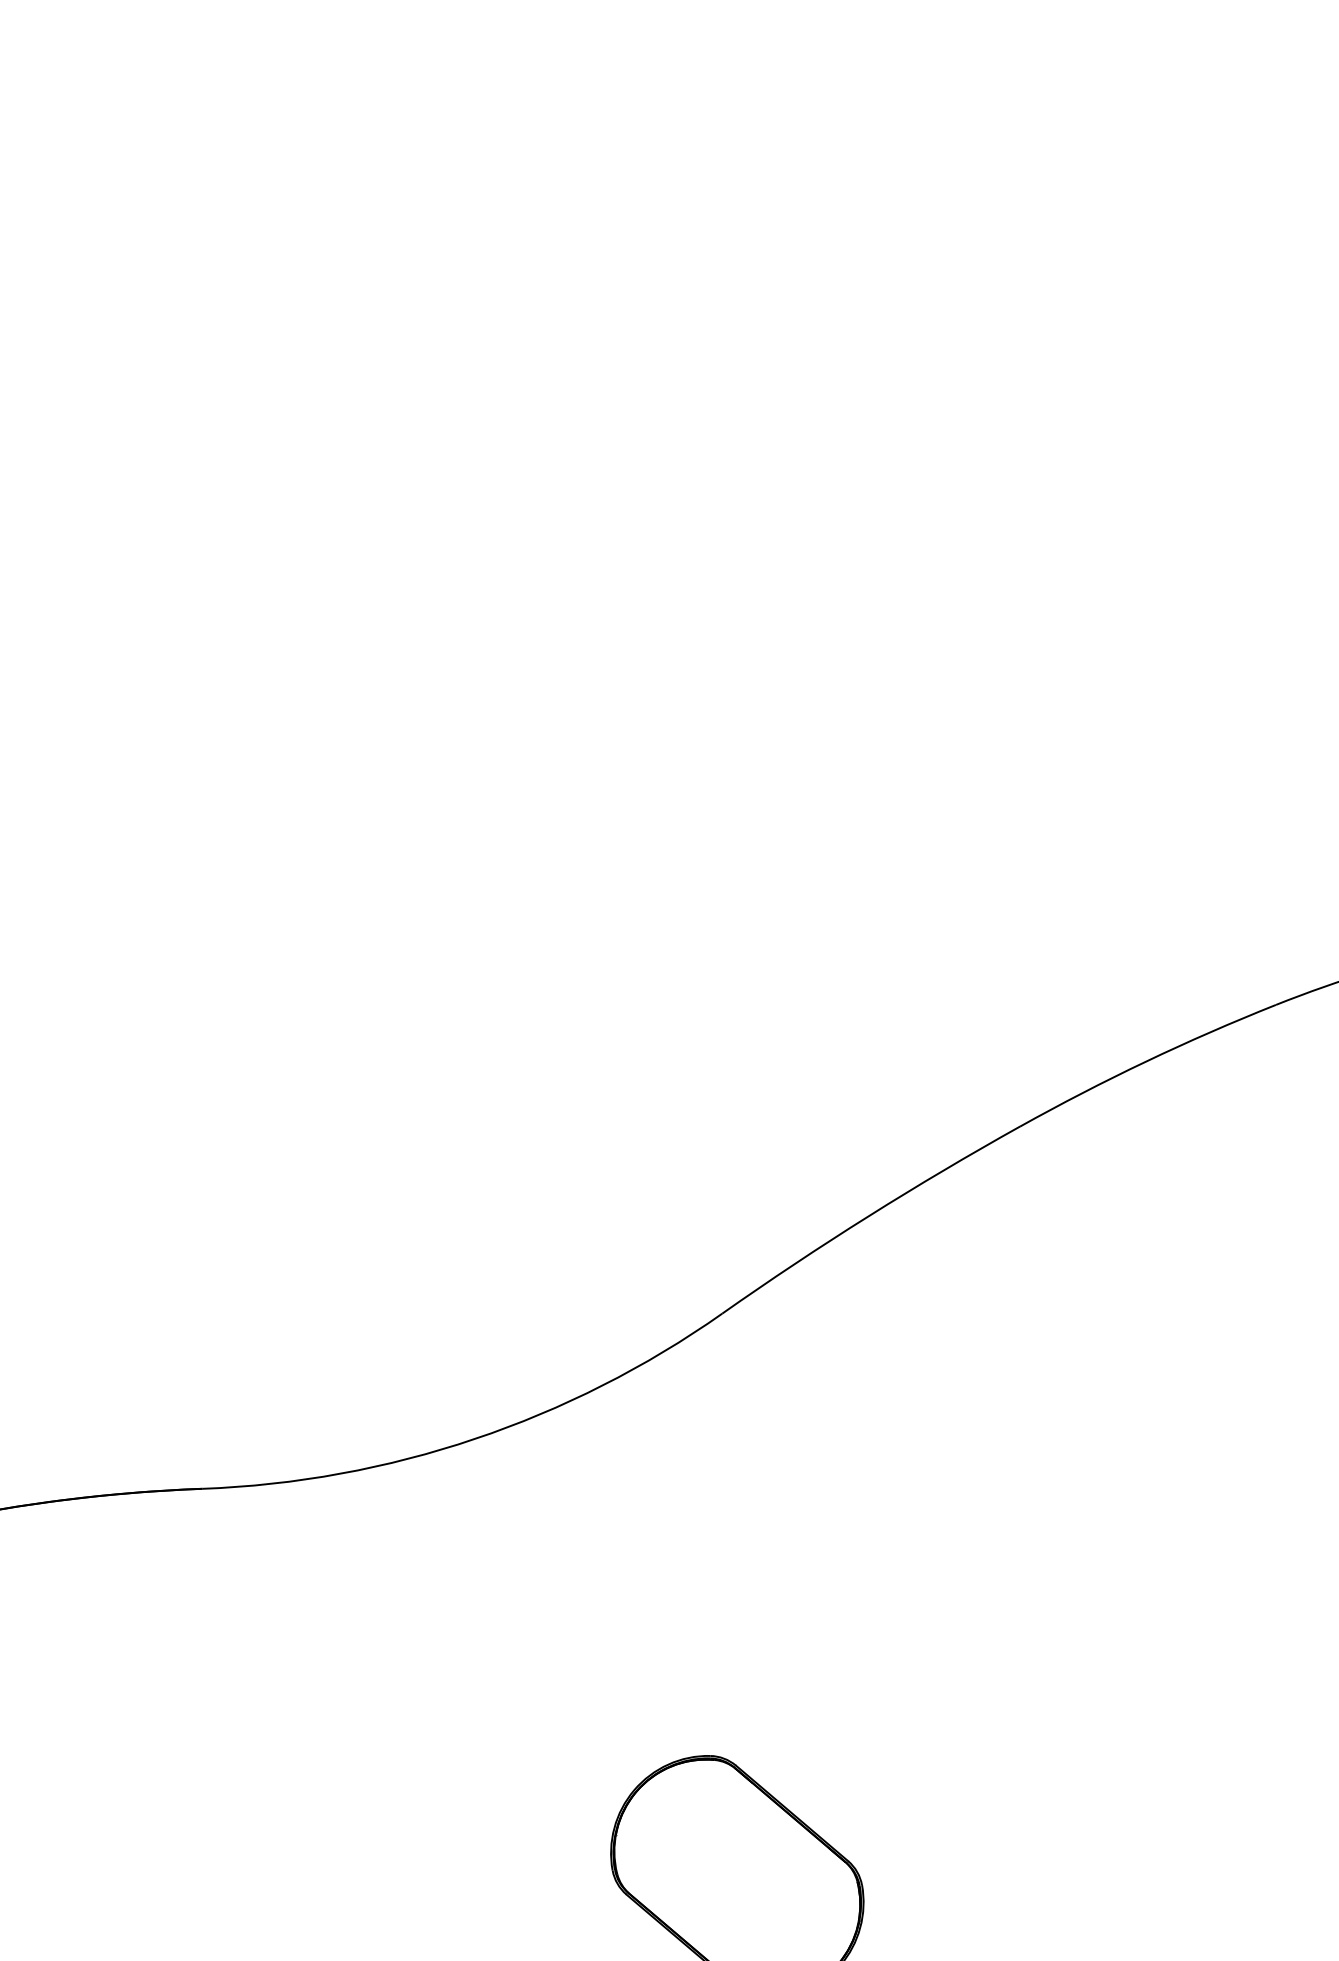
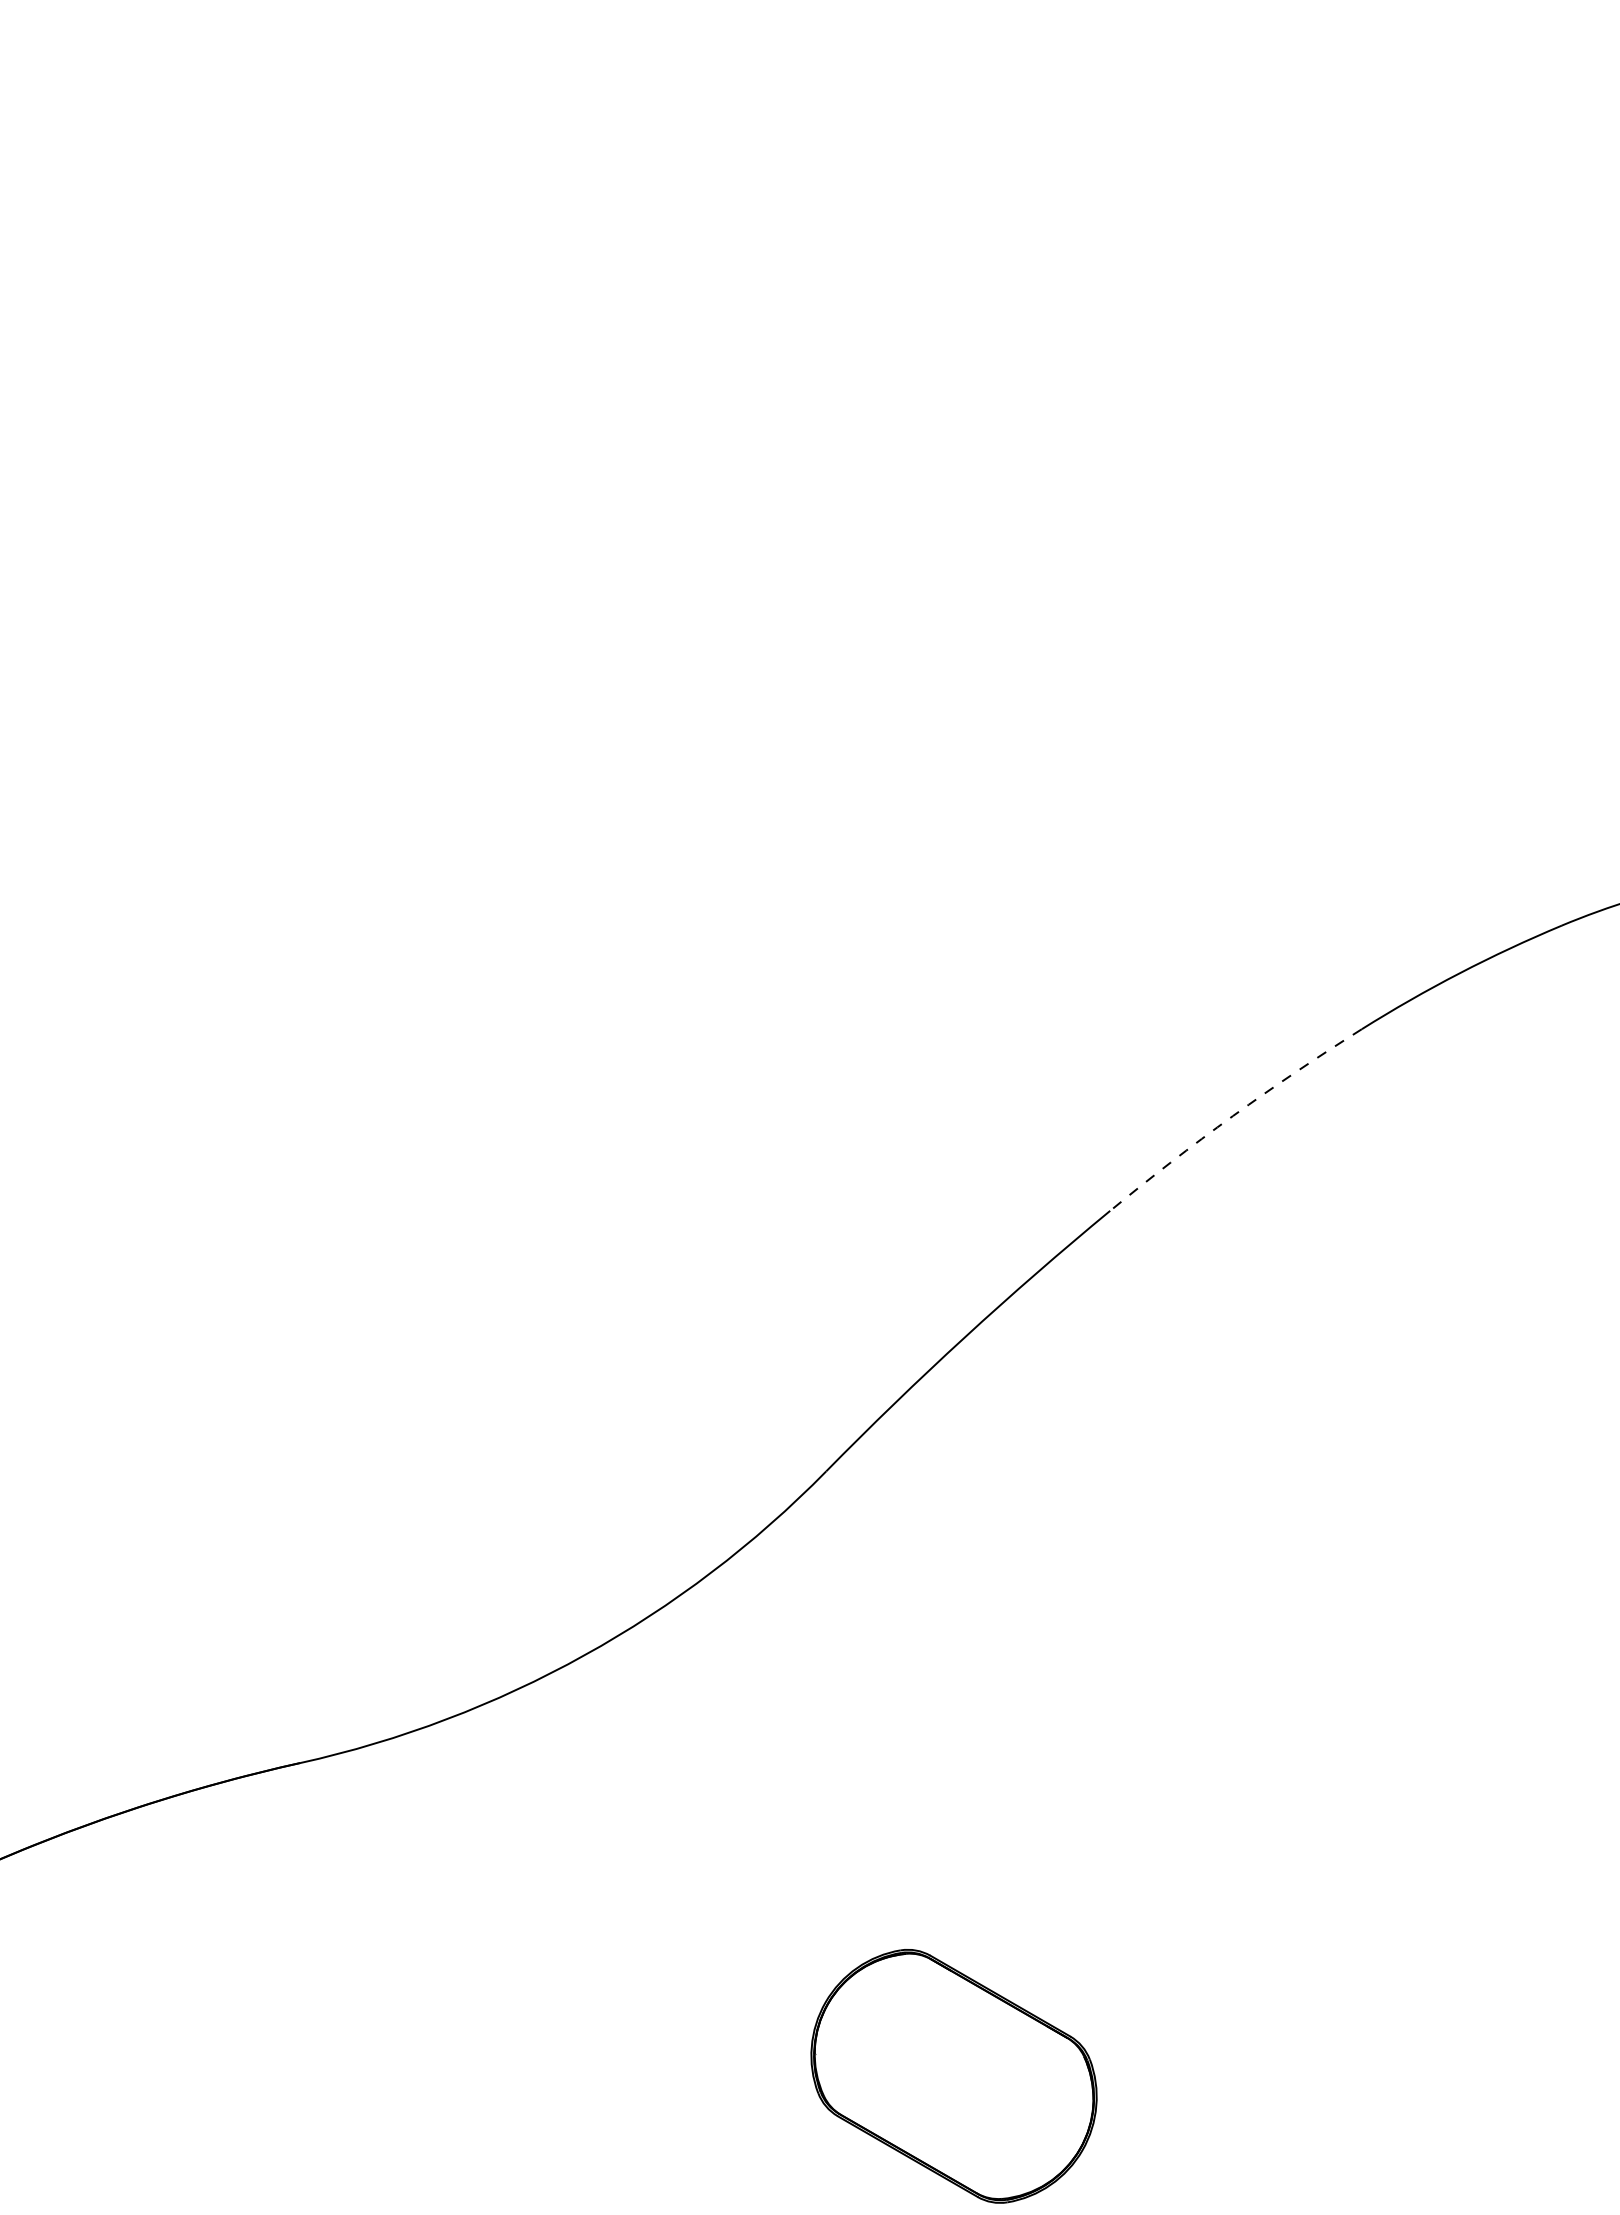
arc: (1146, 1062) -> (1233, 1116), solid -> dashed

